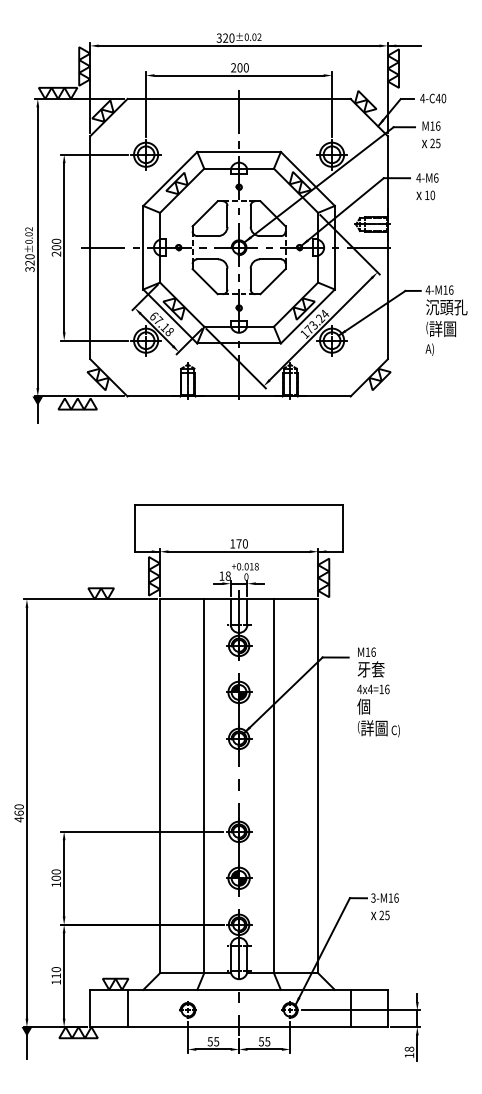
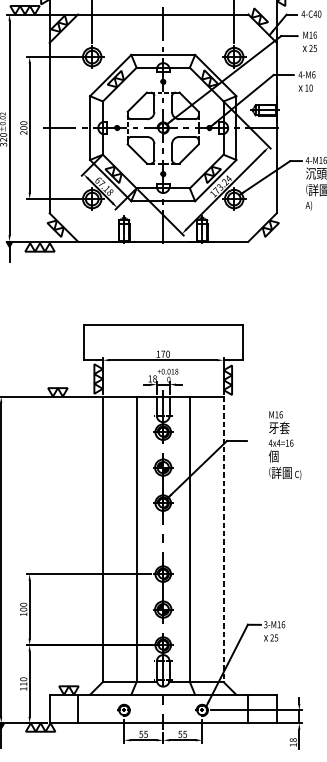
text: (378, 692) -> (284, 445), moved
line: (318, 786) -> (223, 539), solid -> dashed

